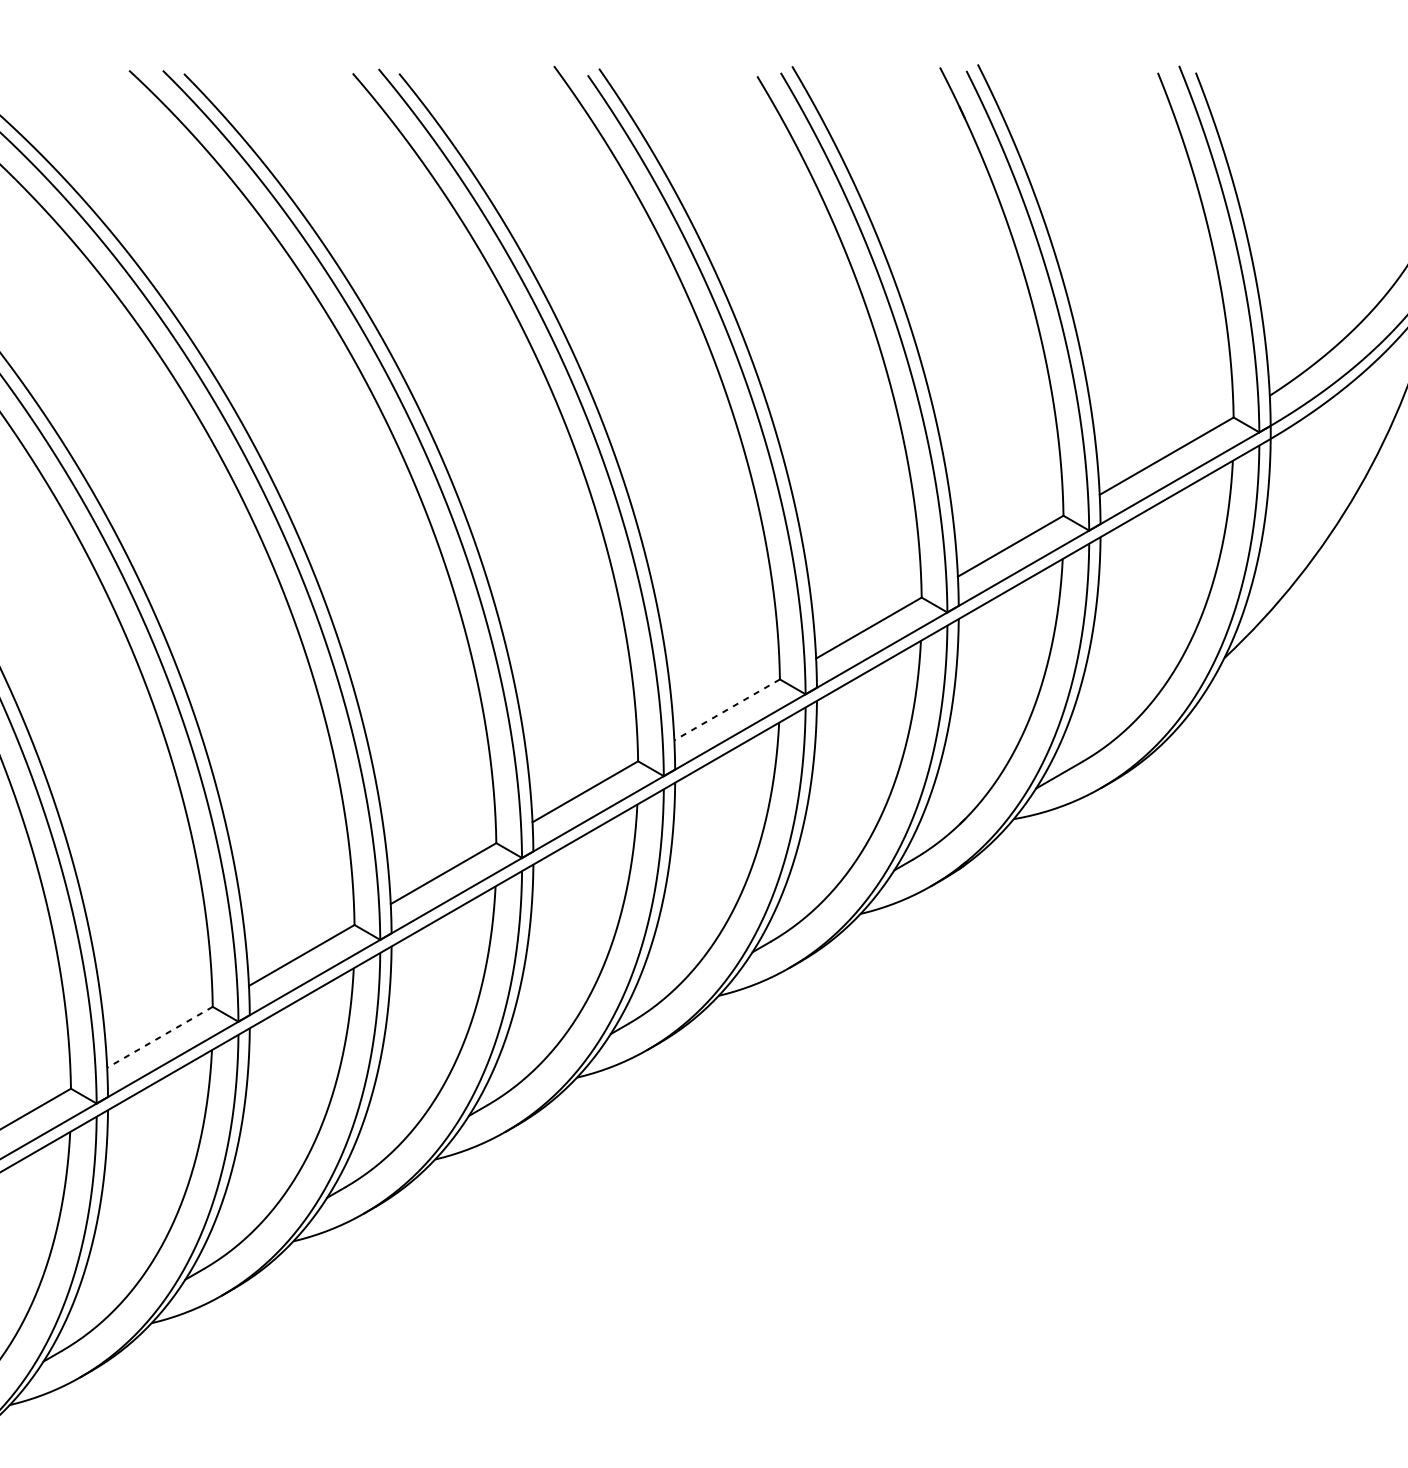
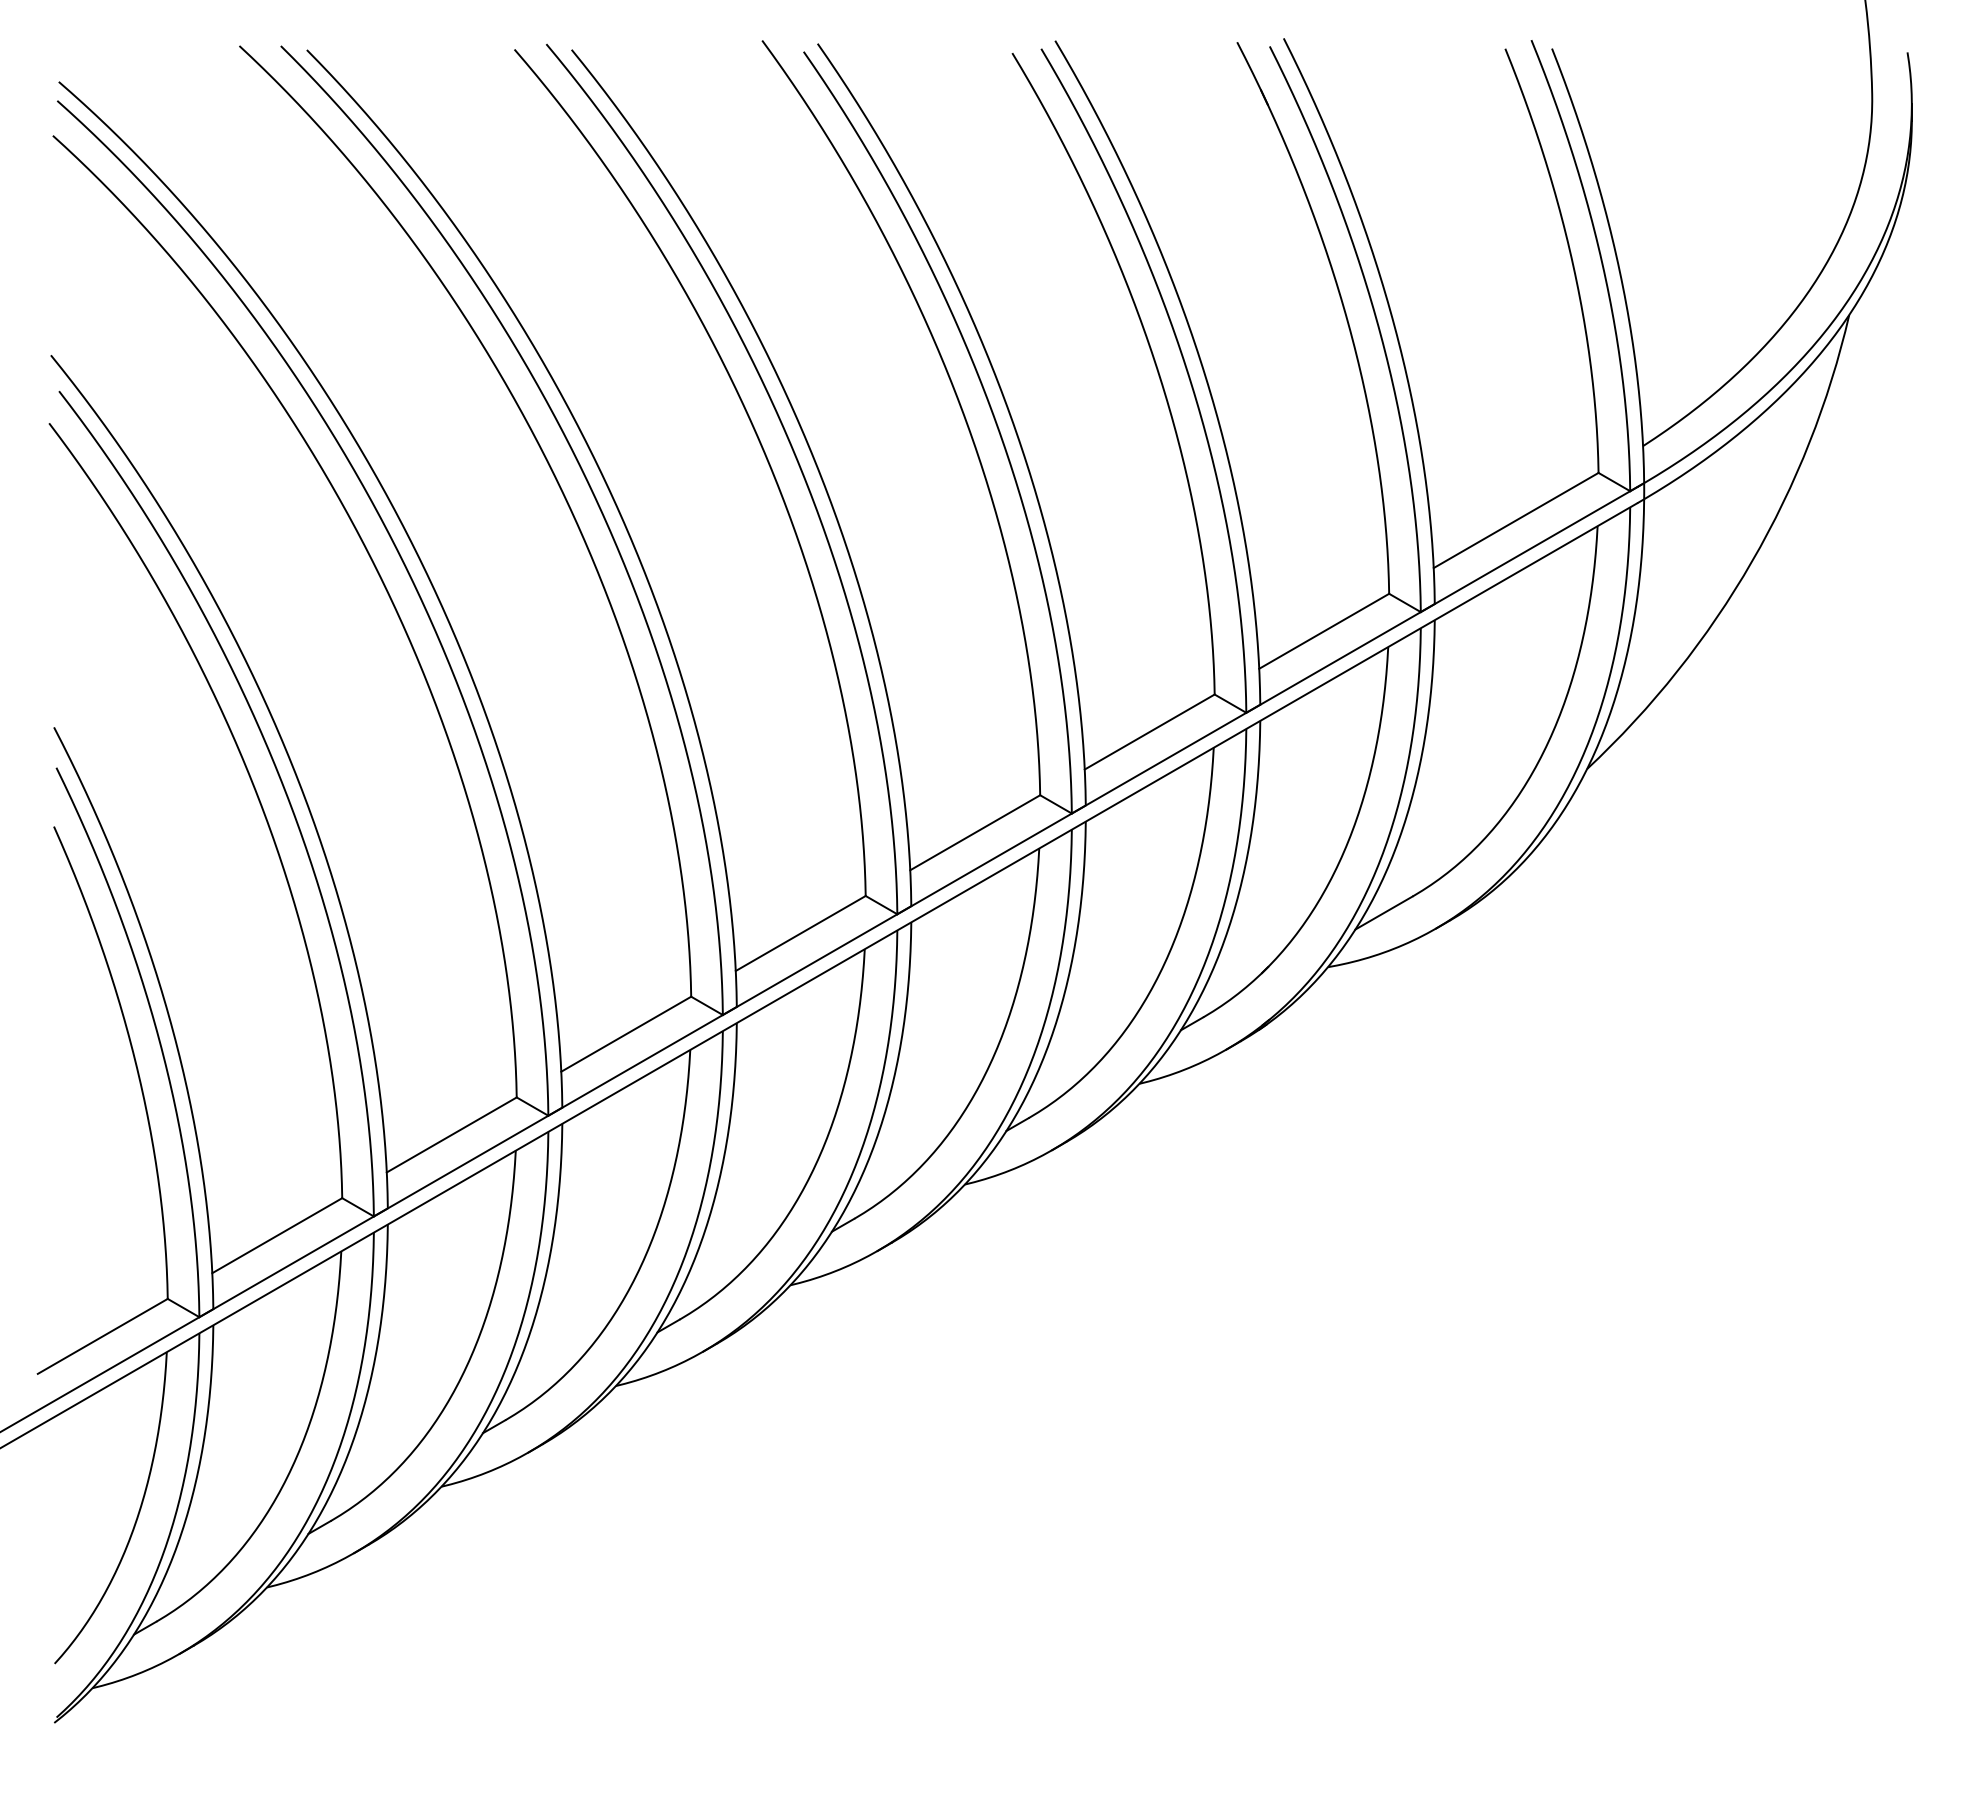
line: (726, 710) -> (974, 833), dashed -> solid
line: (159, 1037) -> (276, 1235), dashed -> solid

